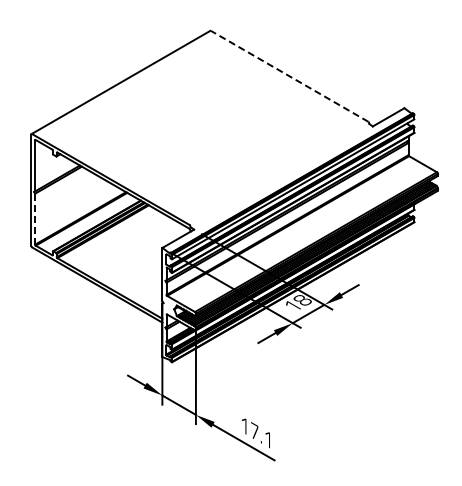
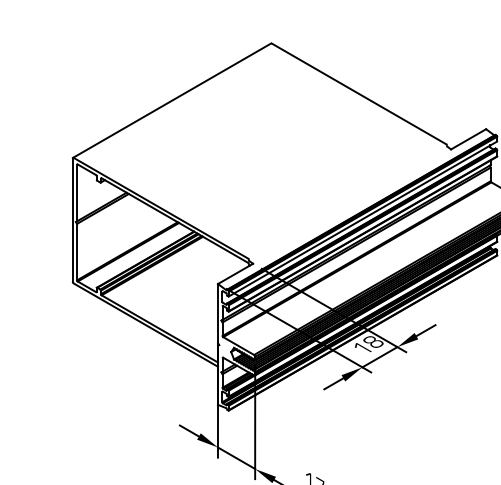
line: (289, 76) -> (358, 94), dashed -> solid
line: (35, 219) -> (77, 252), dashed -> solid

